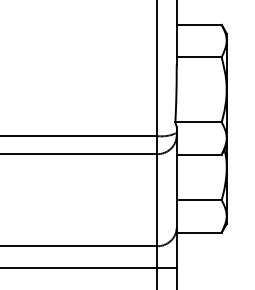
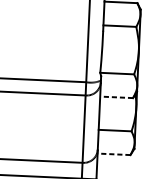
line: (198, 154) -> (116, 97), solid -> dashed
line: (198, 232) -> (113, 154), solid -> dashed

